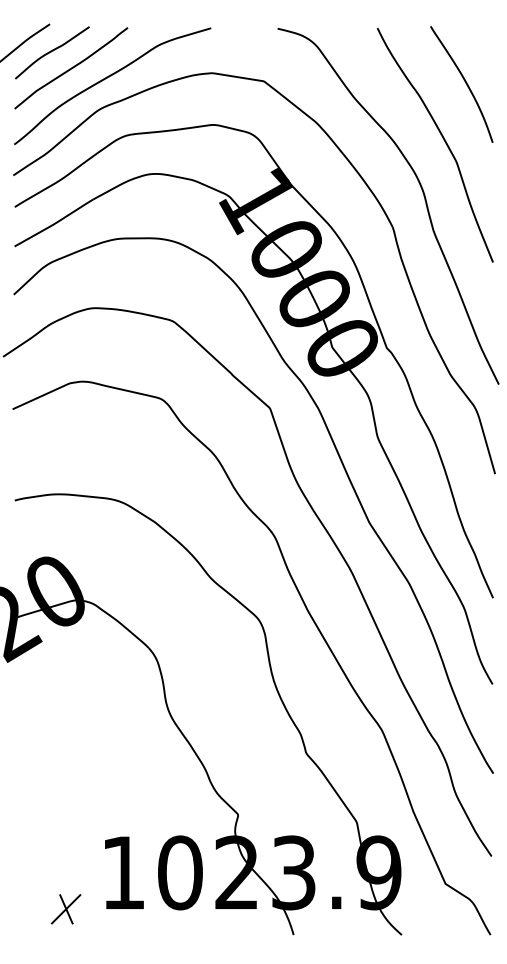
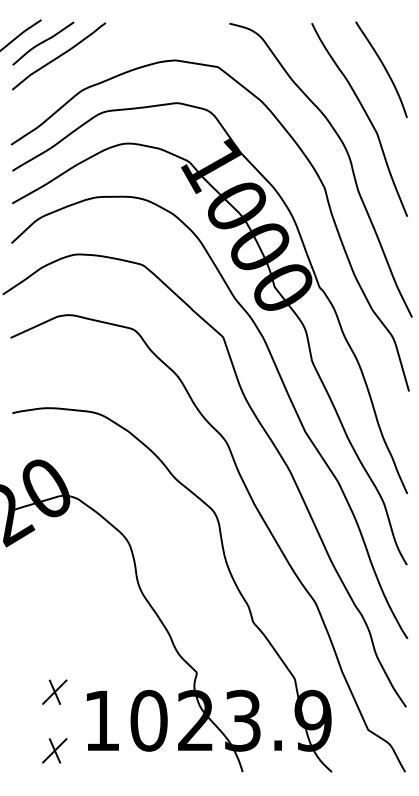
curve: (109, 77) -> (90, 63), removed
part: (65, 838) -> (54, 692), added

